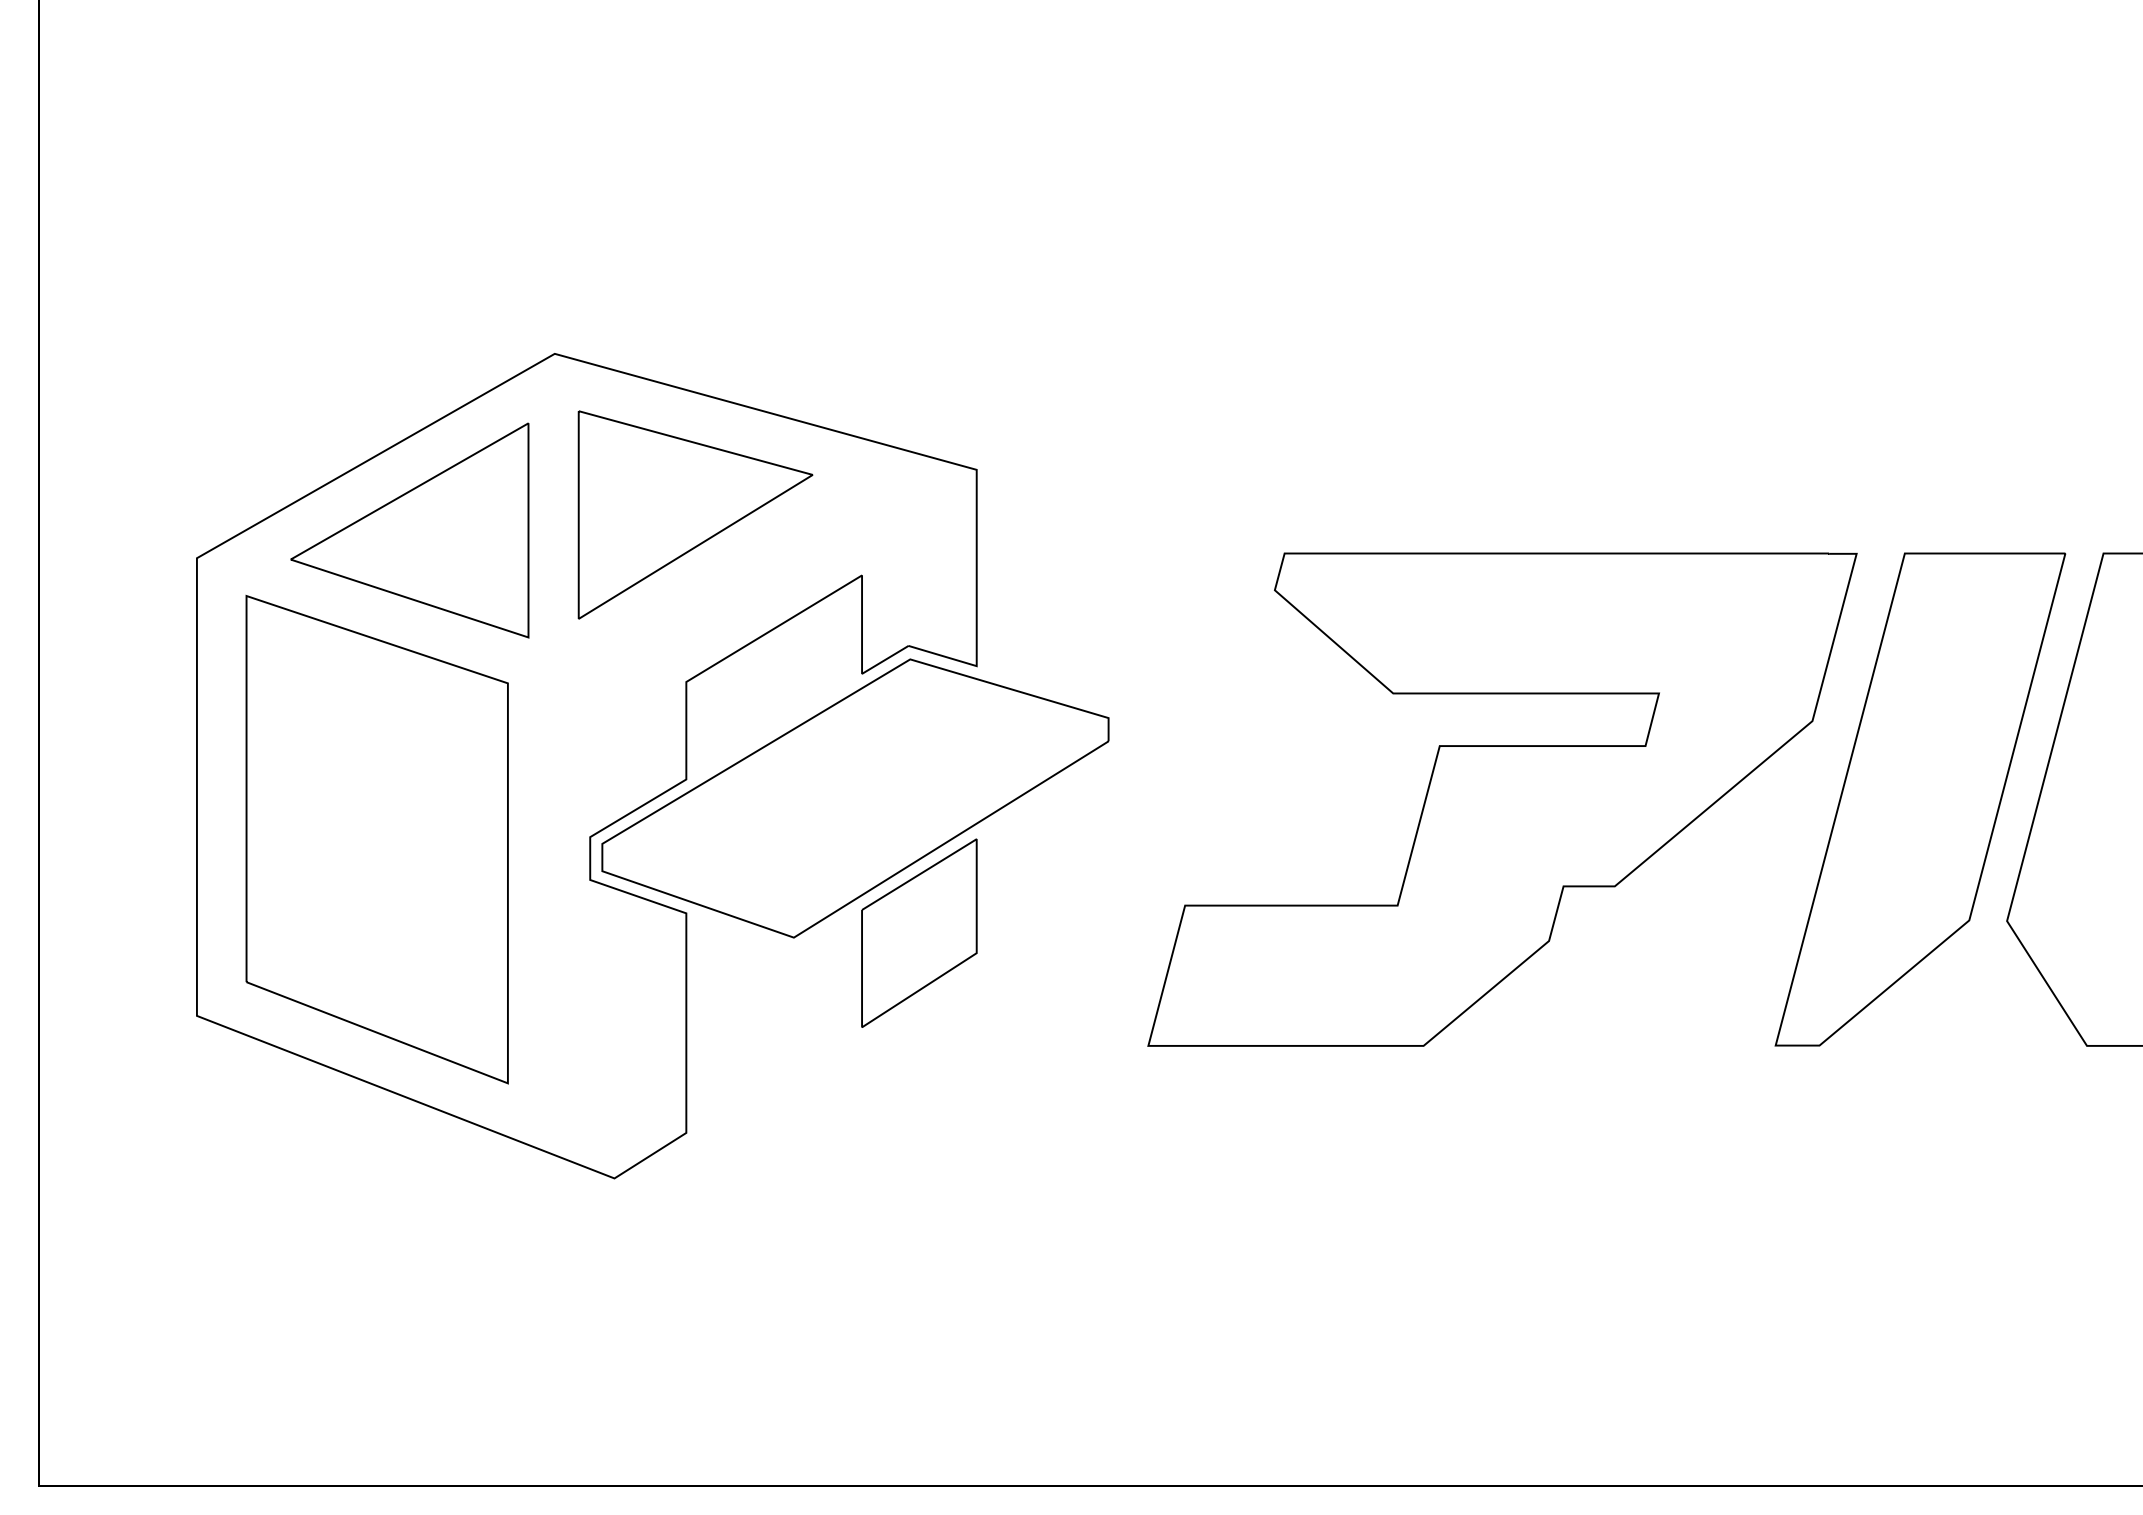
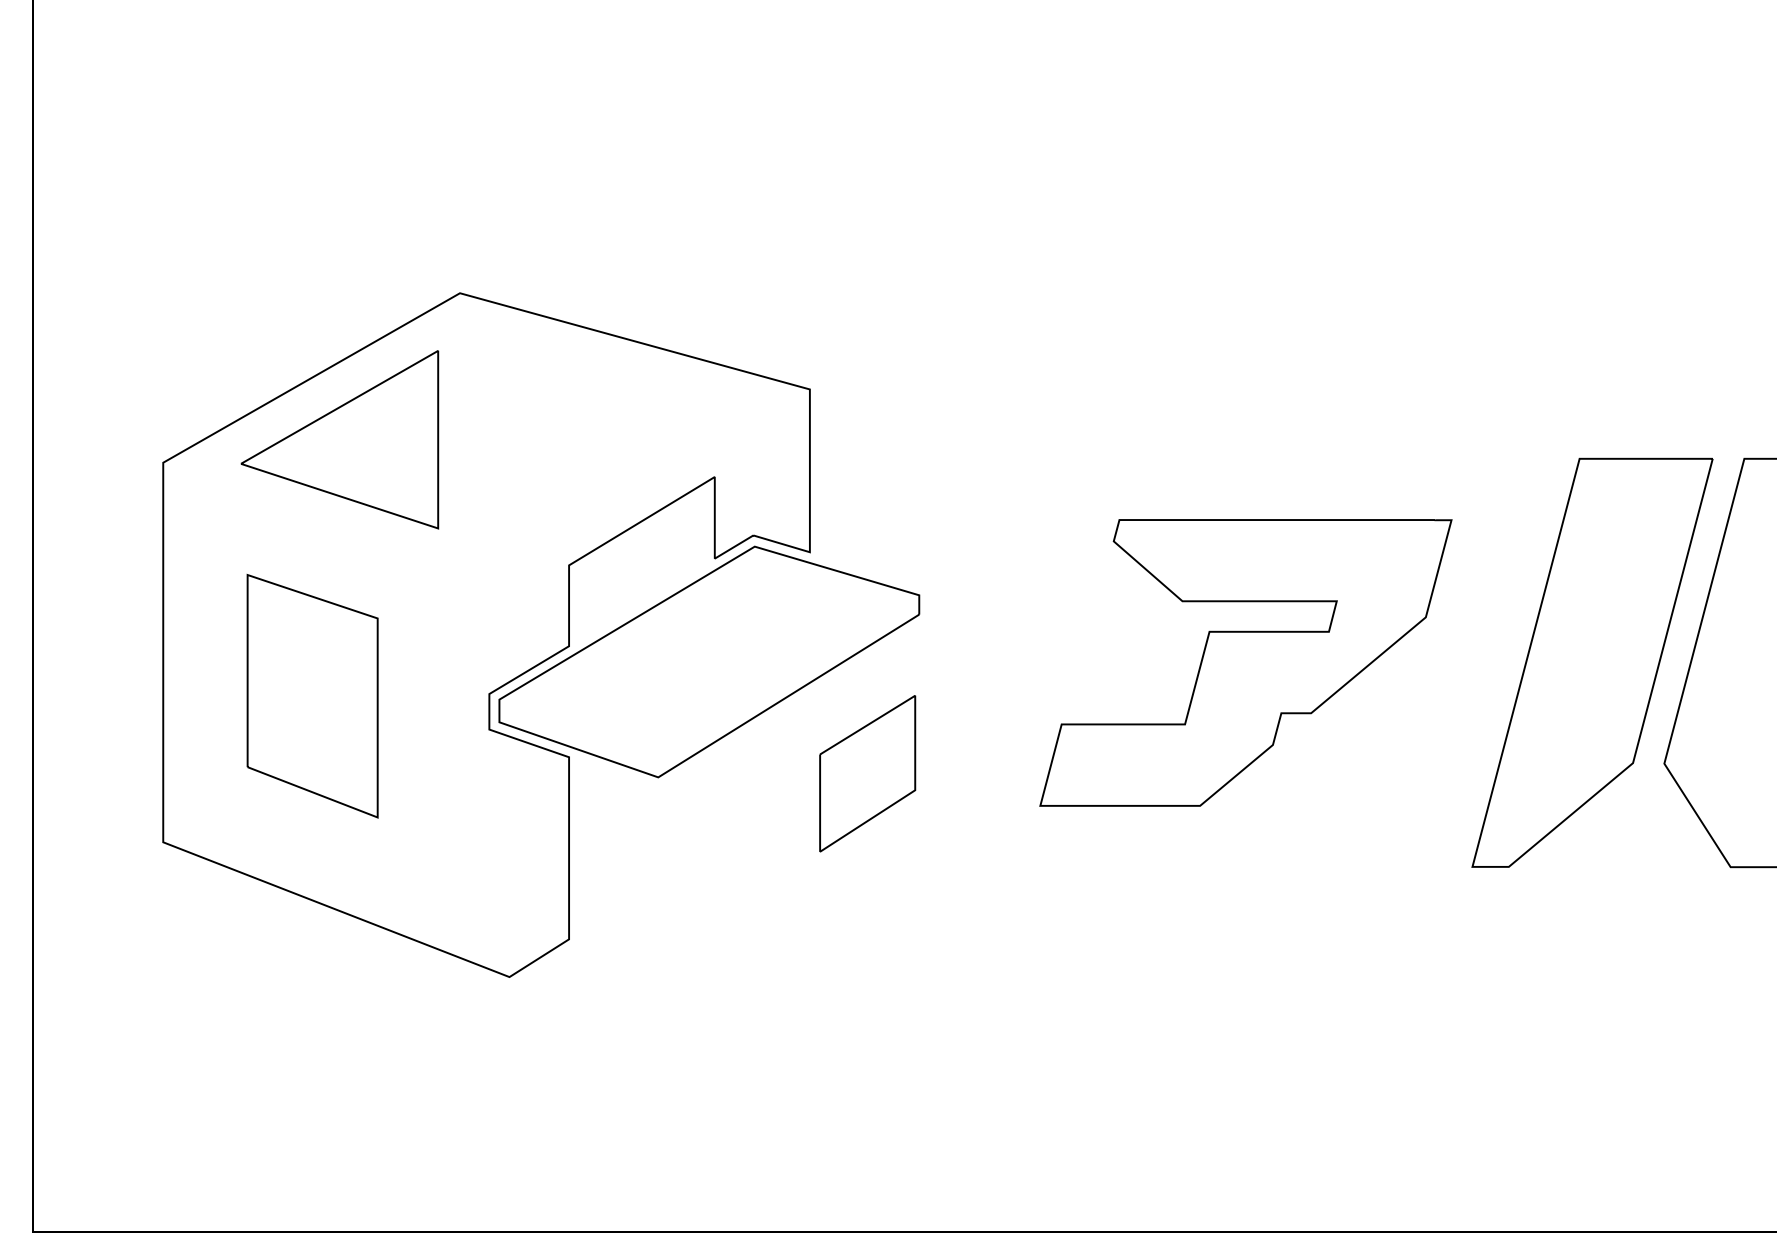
part: (695, 514) -> (576, 426), removed
part: (1502, 799) -> (1245, 662), size x0.7
part: (376, 839) -> (312, 696), size x0.6
part: (919, 932) -> (867, 773), moved

